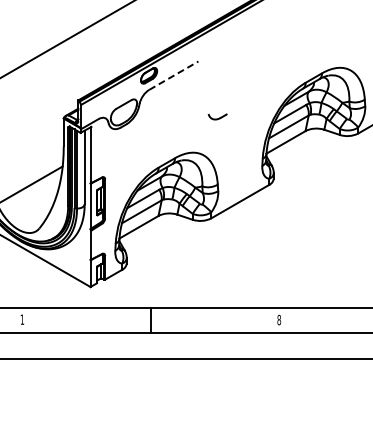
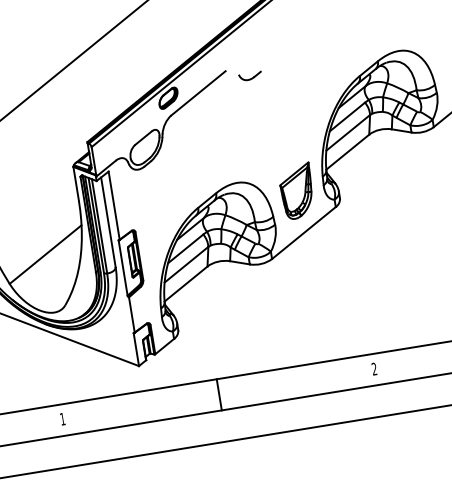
line: (174, 75) -> (199, 92), dashed -> solid
part: (217, 116) -> (250, 75), moved
part: (240, 166) -> (297, 190), added
text: (279, 320) -> (374, 369), 8 -> 2

